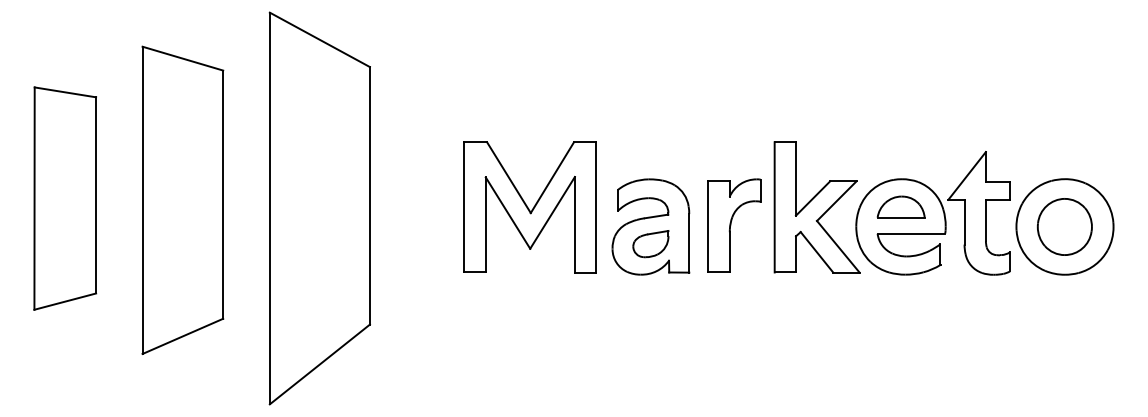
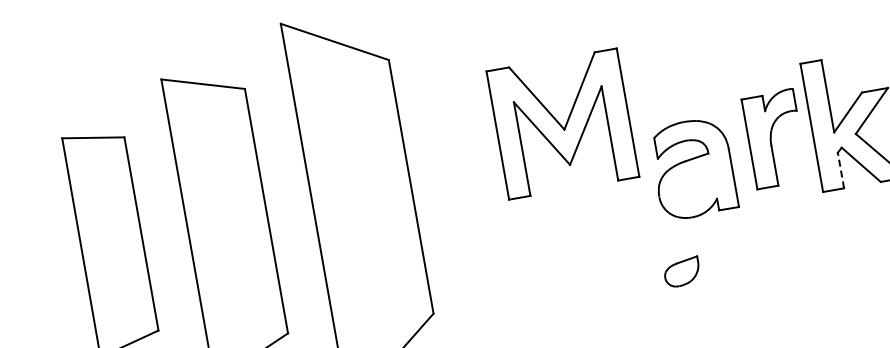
part: (529, 207) -> (562, 124), moved
part: (734, 225) -> (774, 138), moved
part: (650, 244) -> (681, 272), moved
line: (796, 253) -> (841, 169), solid -> dashed

